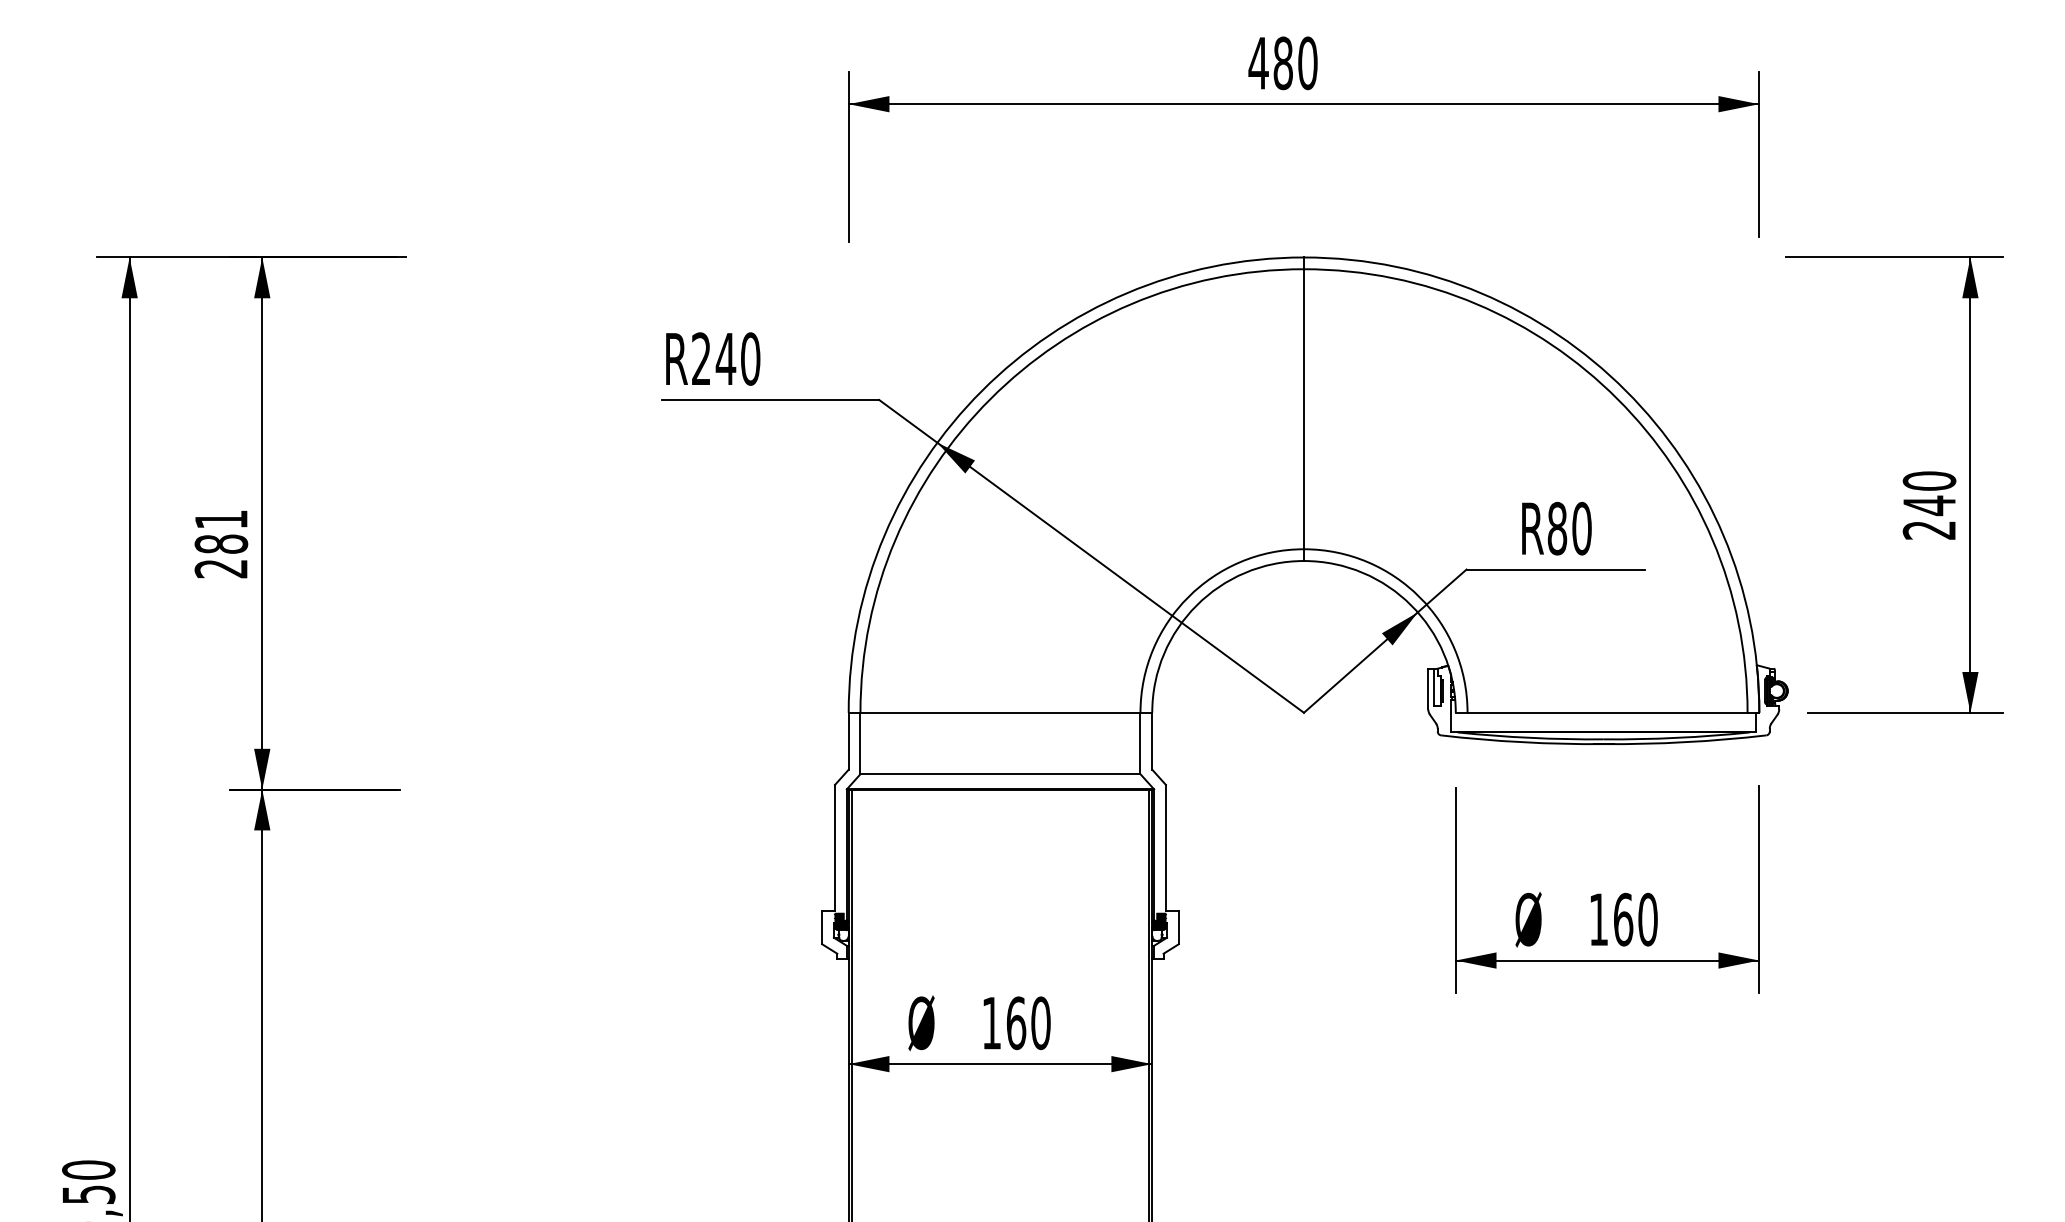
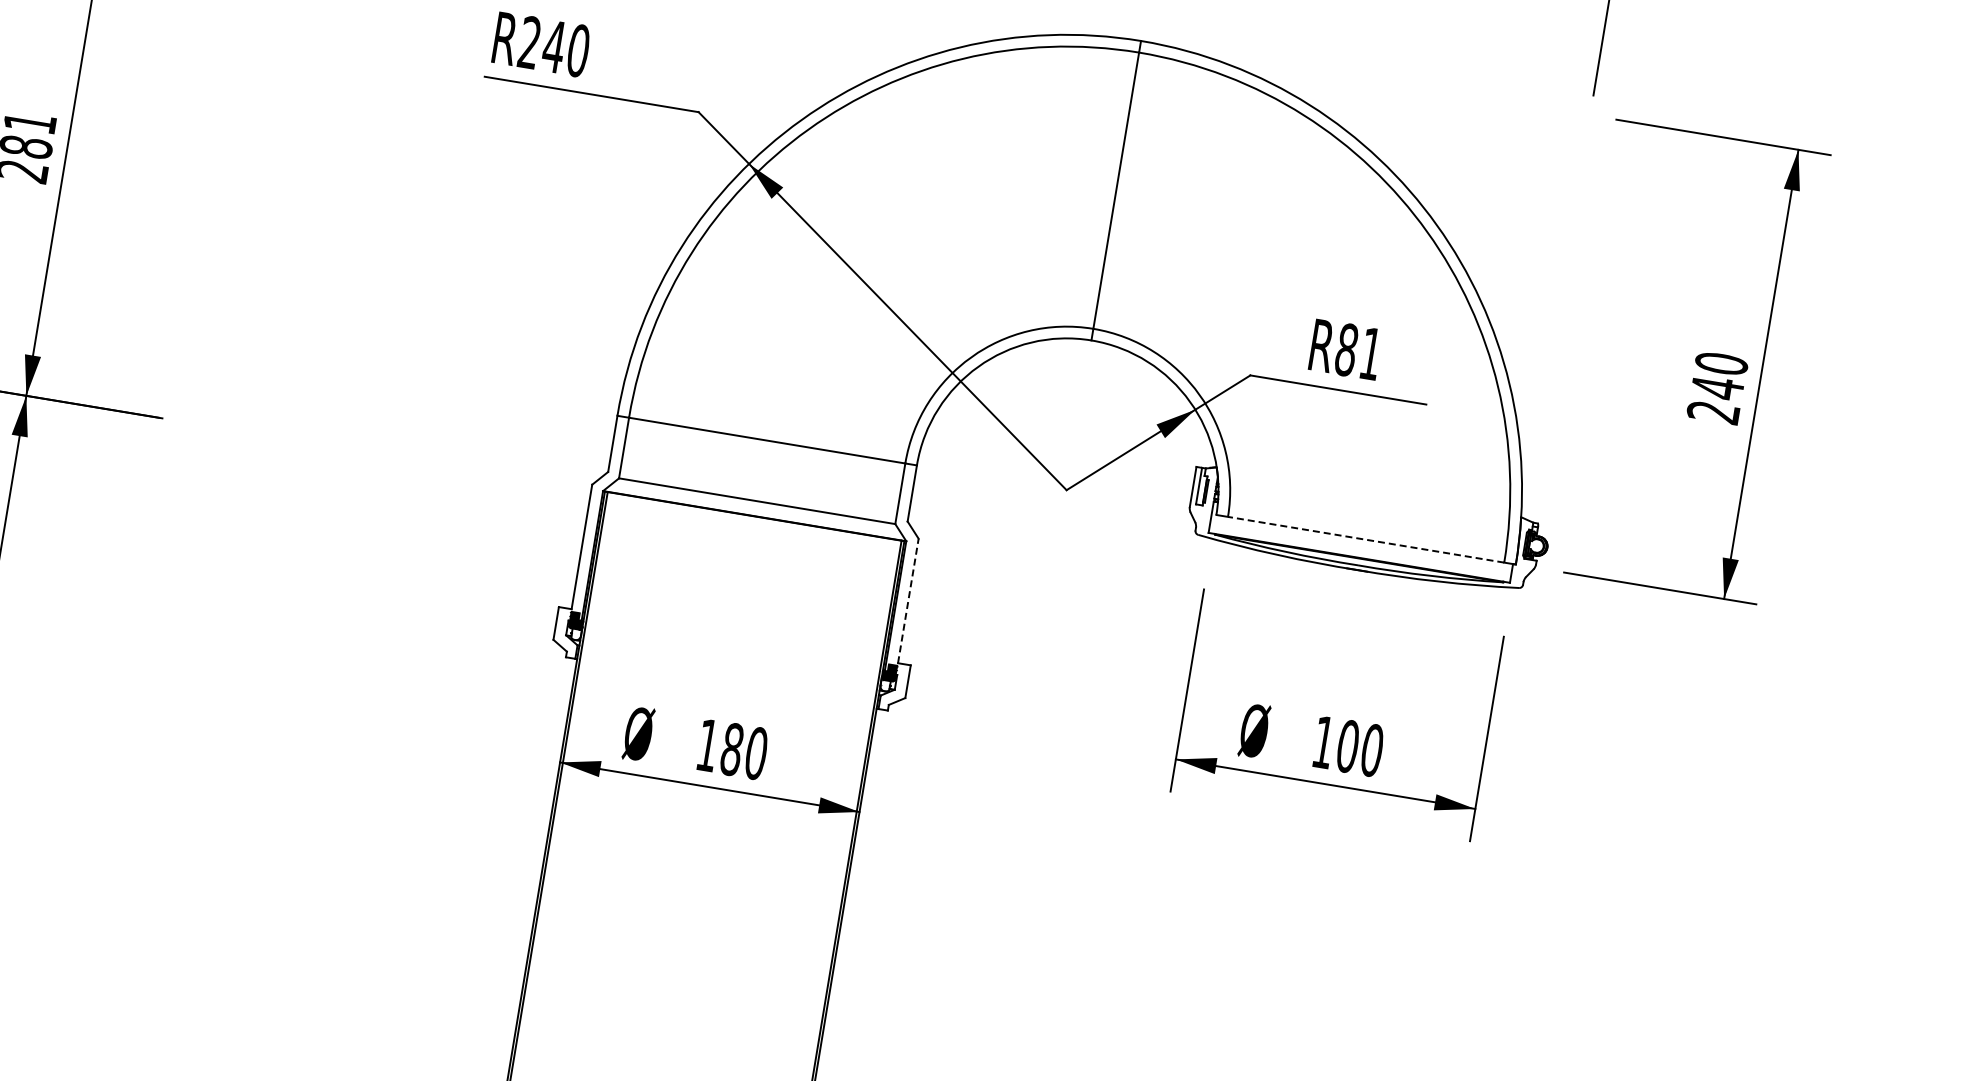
text: (1581, 528) -> (1370, 353), R80 -> R81
line: (1607, 712) -> (1366, 539), solid -> dashed
line: (1165, 847) -> (908, 600), solid -> dashed
text: (1623, 919) -> (1348, 746), 160 -> 100
text: (1016, 1022) -> (732, 748), 160 -> 180

